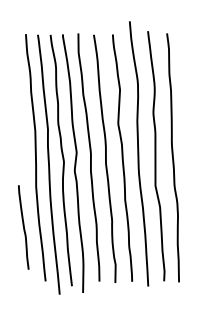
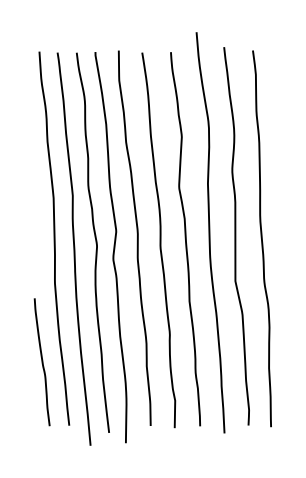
curve: (23, 227) -> (41, 362), moved

